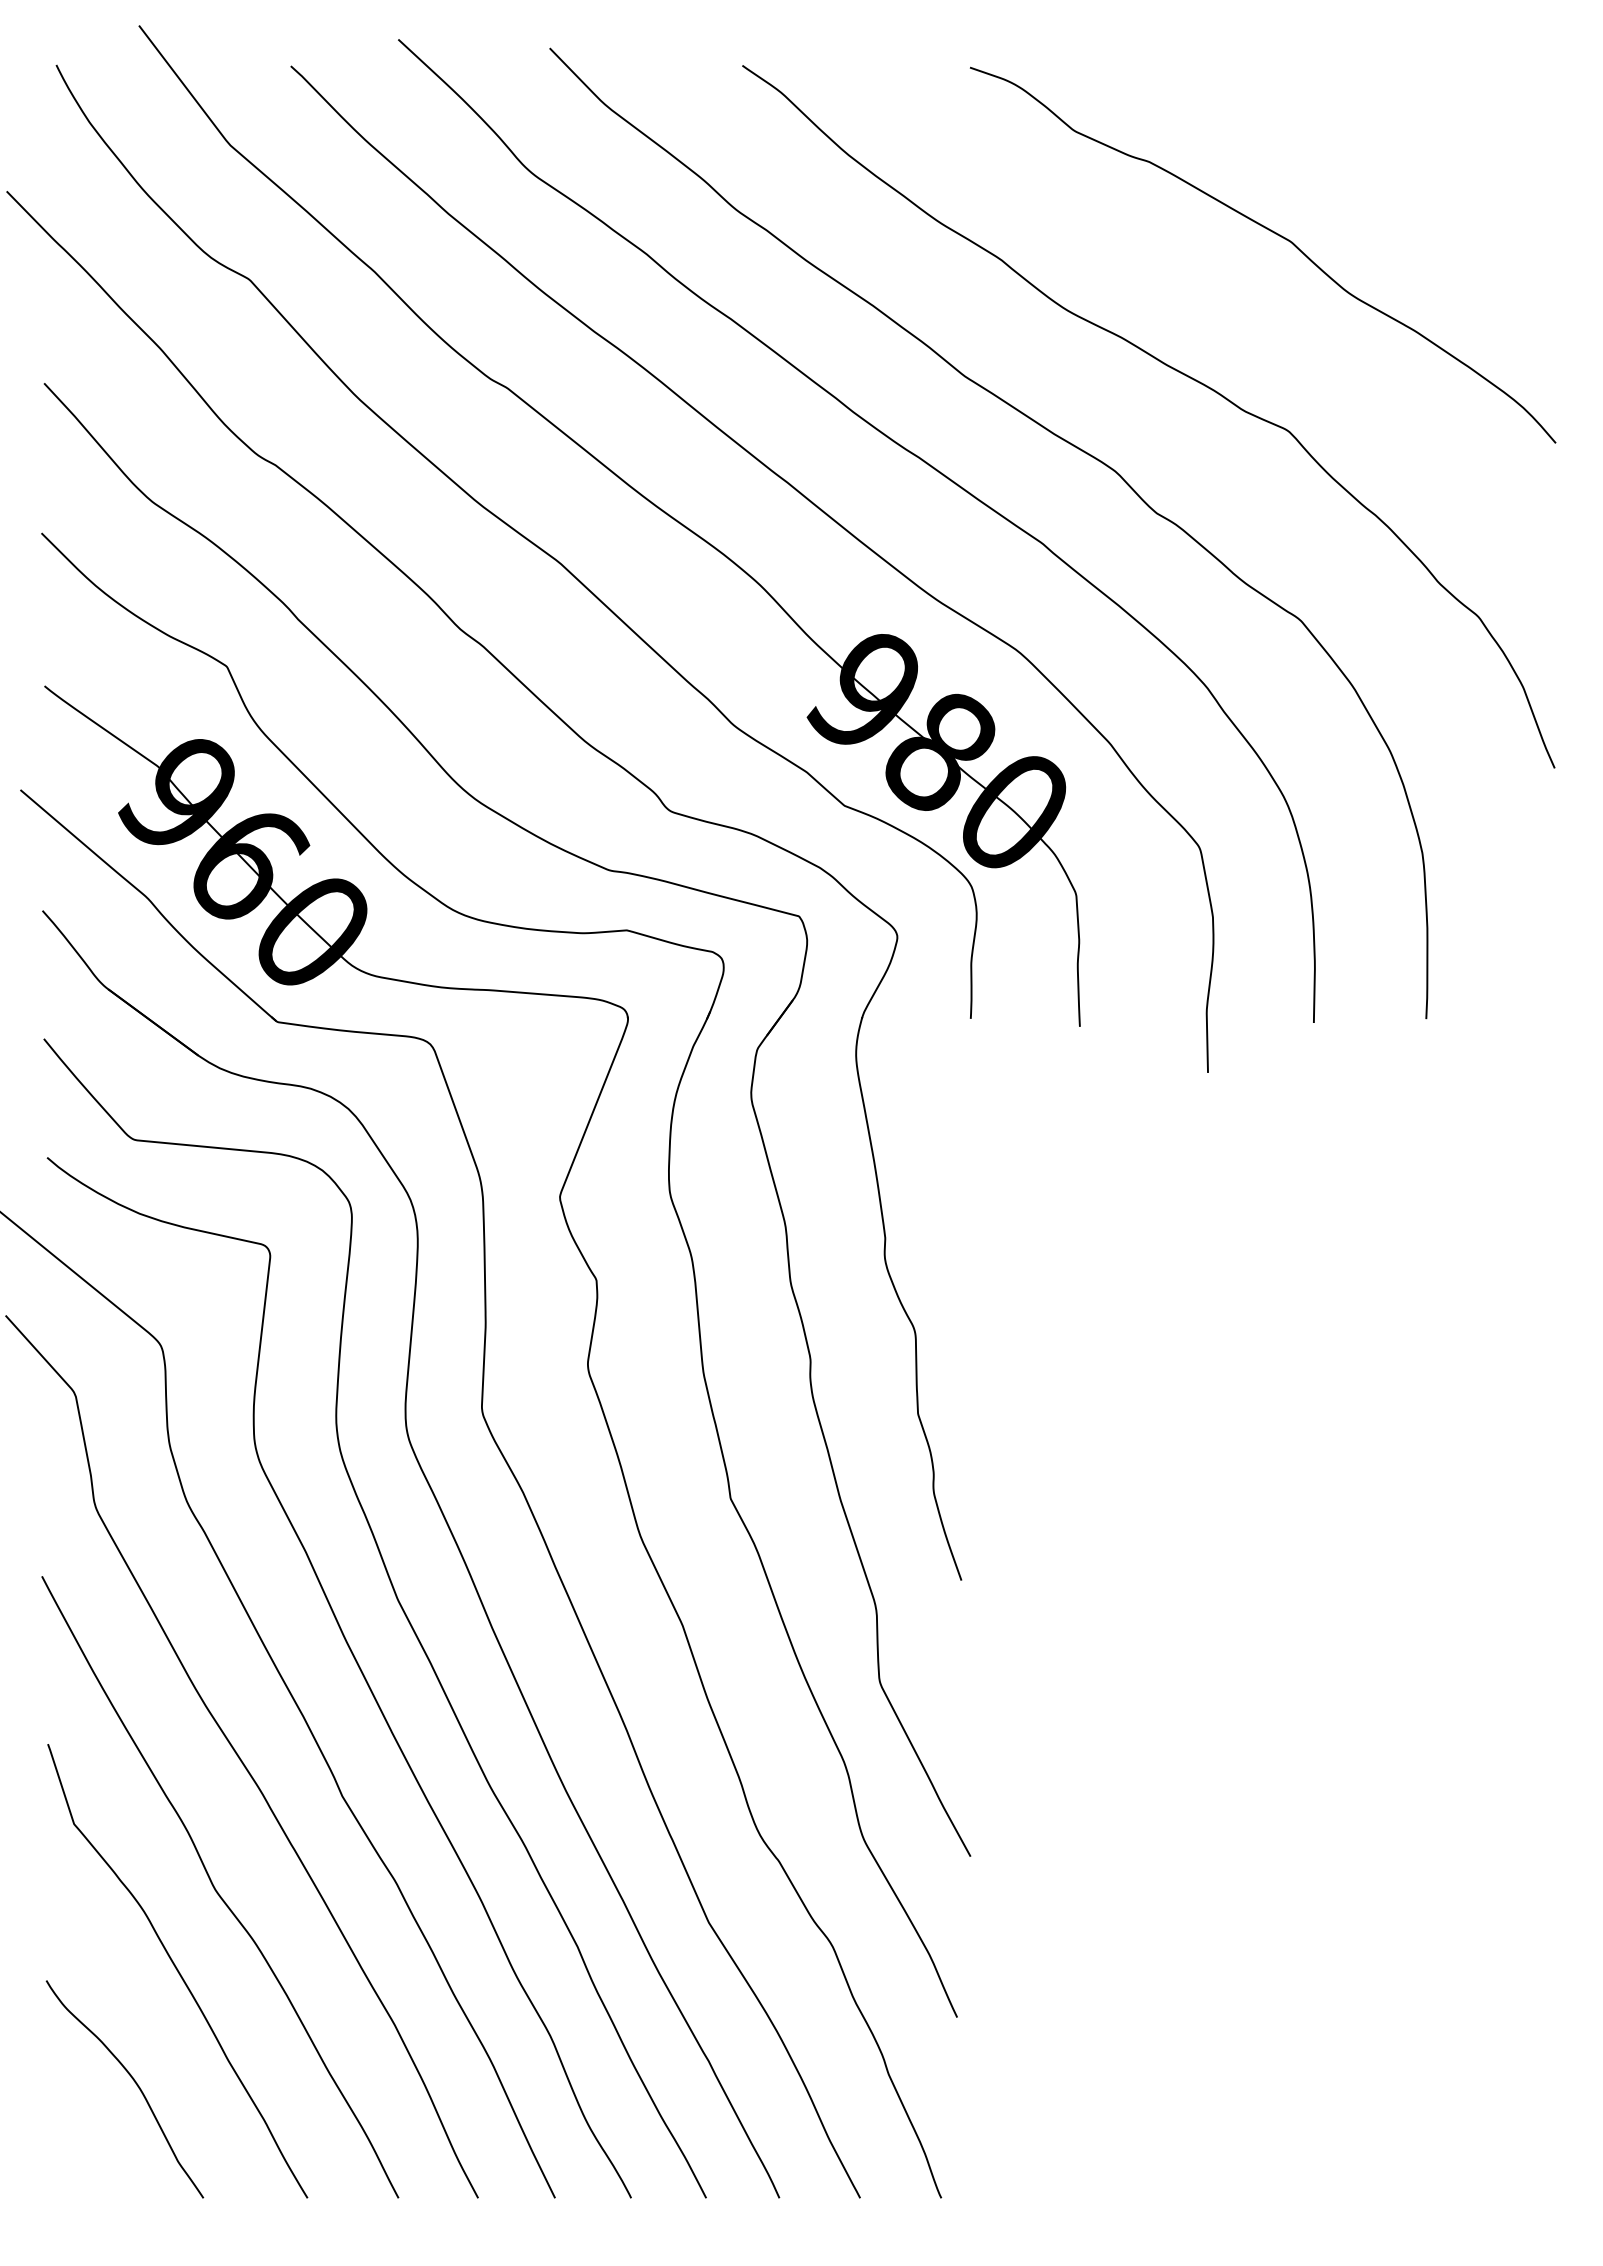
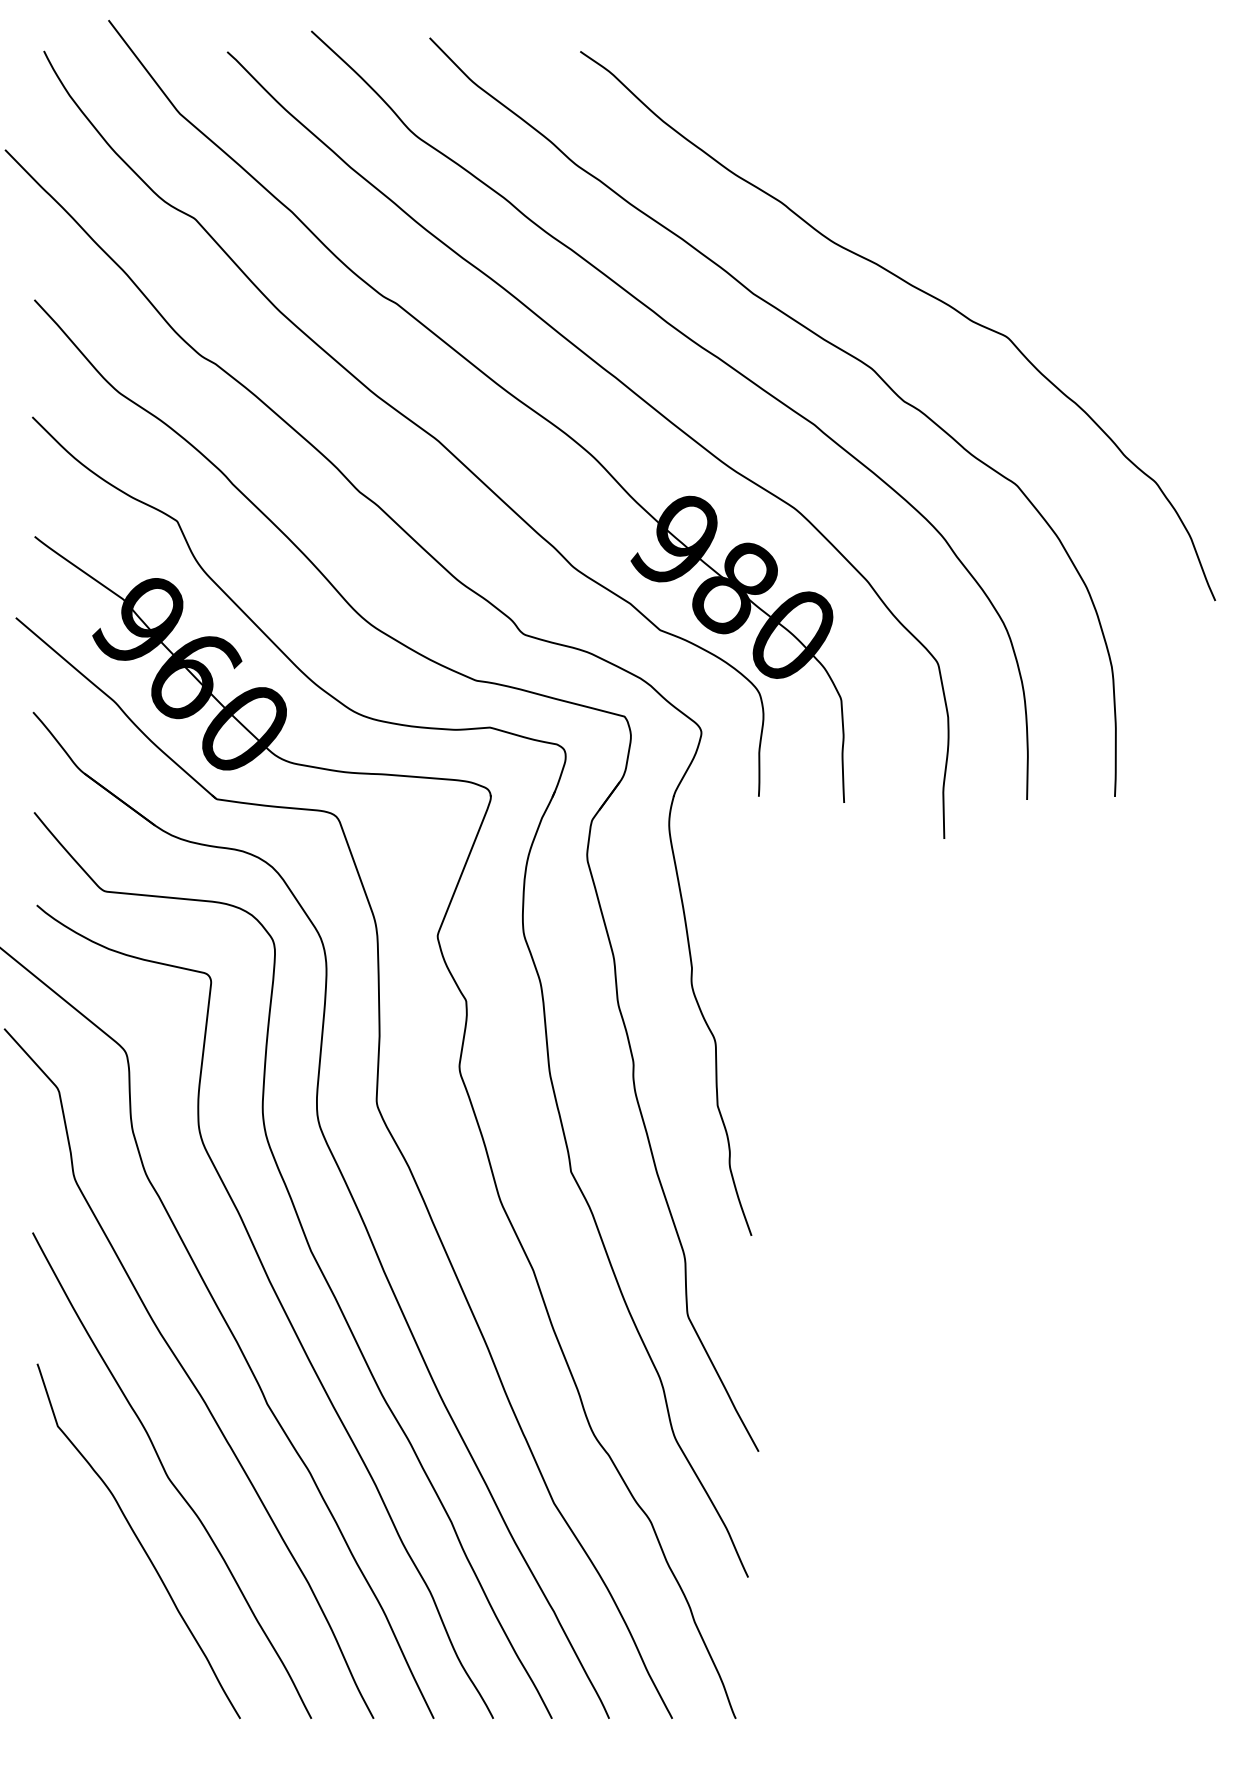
curve: (1274, 234) -> (996, 183), removed
curve: (135, 2084) -> (105, 1629), removed

